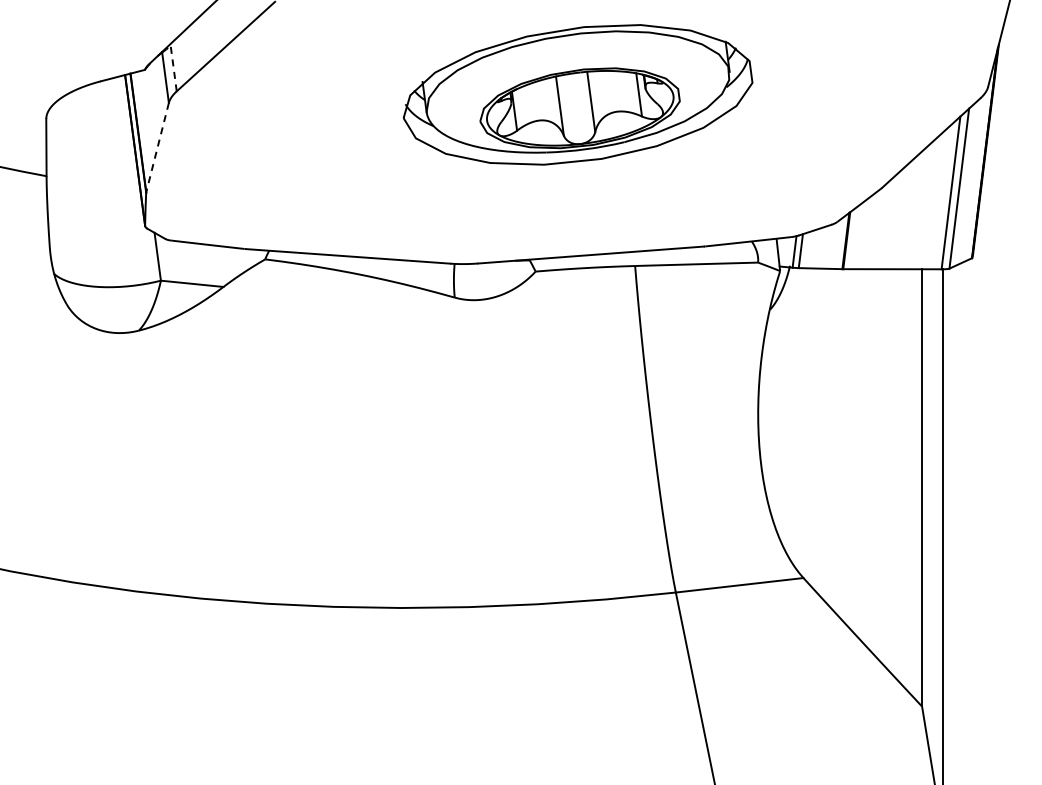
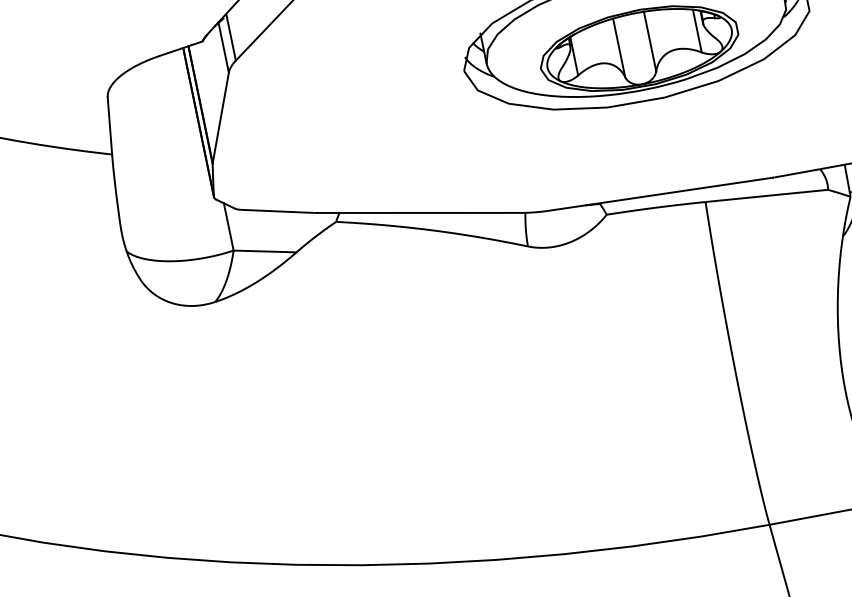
line: (173, 67) -> (230, 37), dashed -> solid
line: (157, 147) -> (220, 117), dashed -> solid

